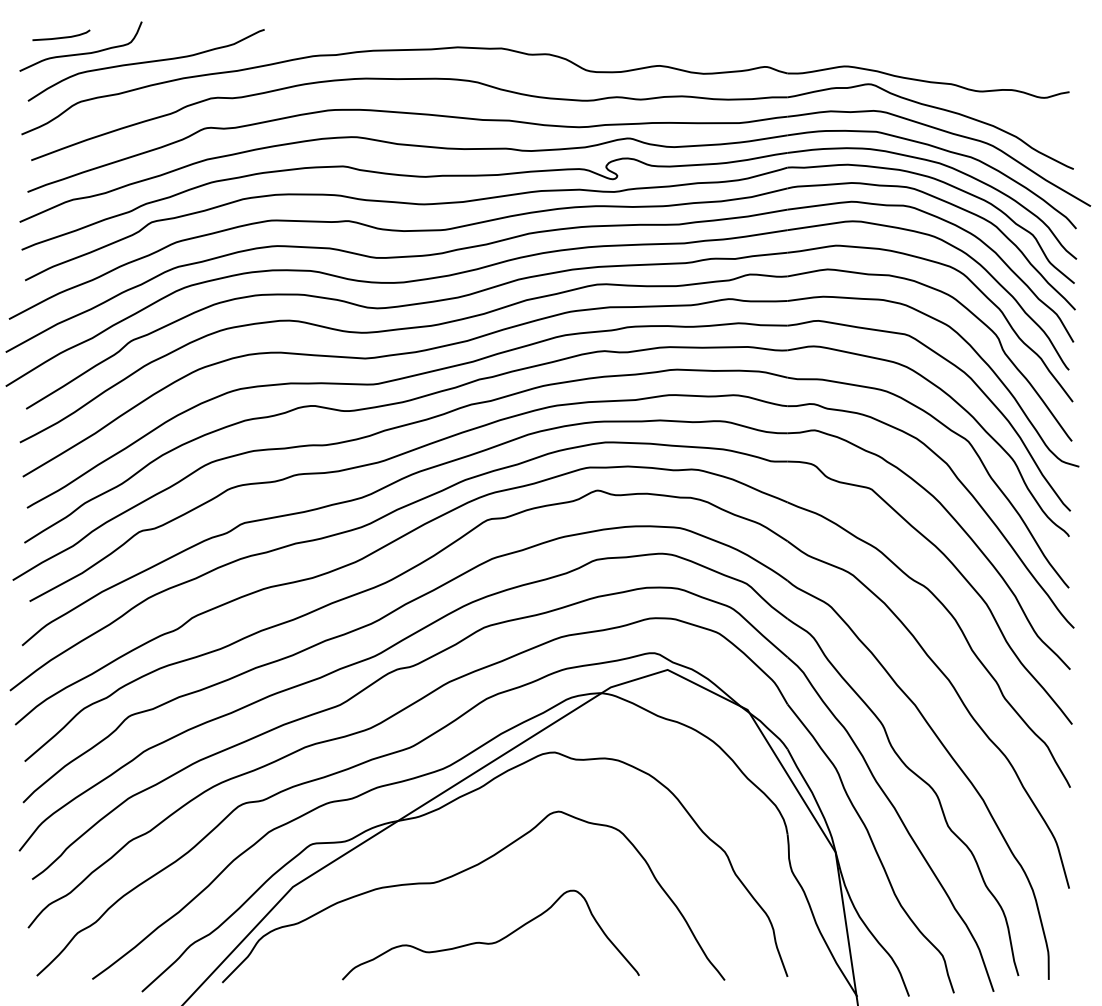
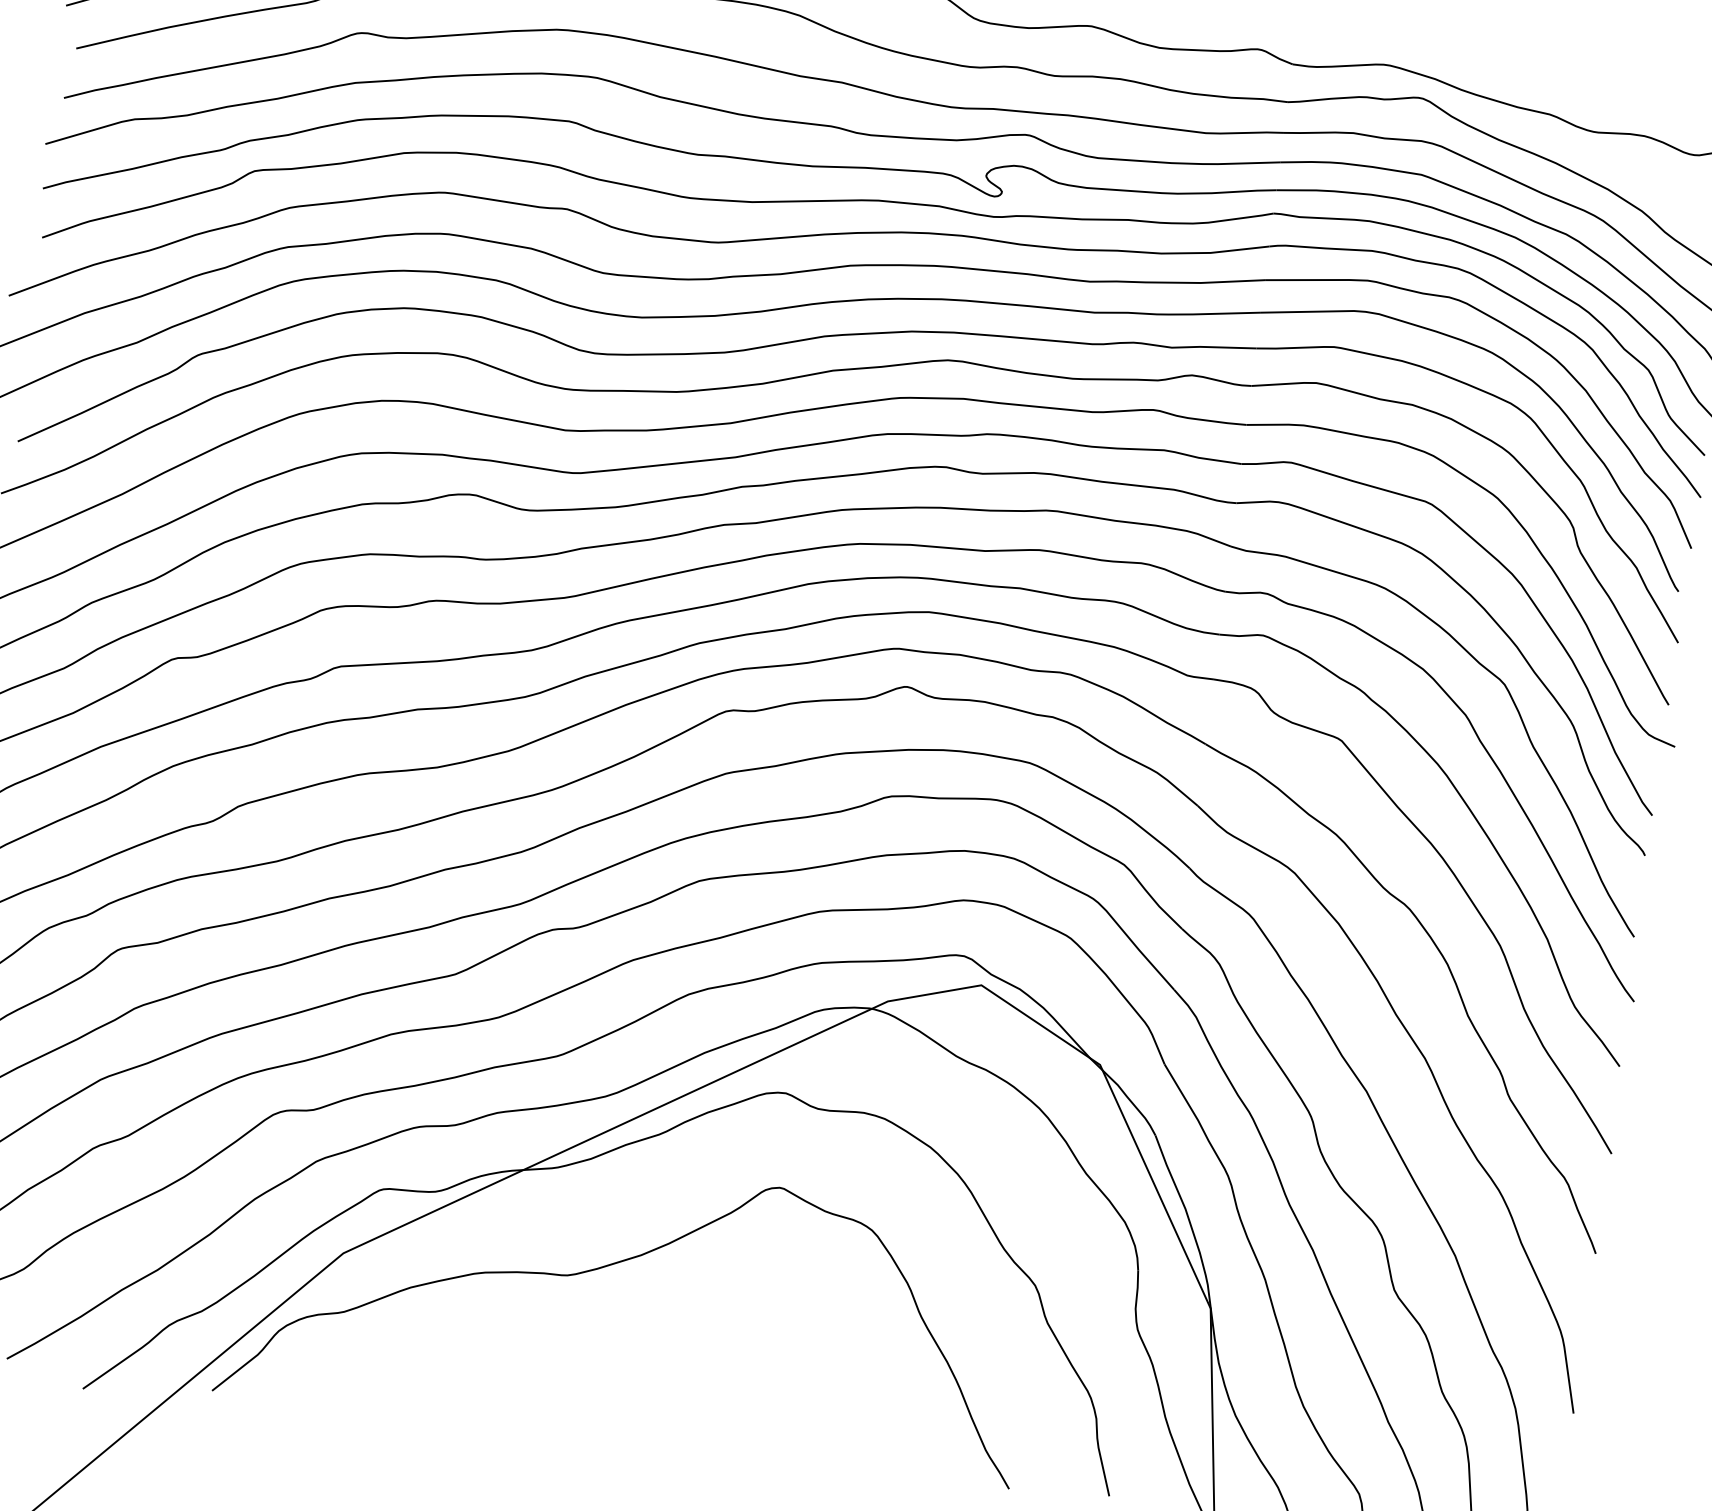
curve: (490, 942) -> (645, 1381), removed

